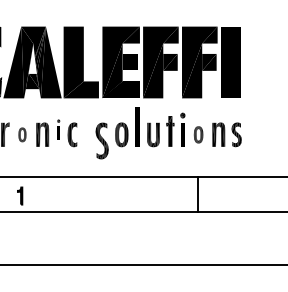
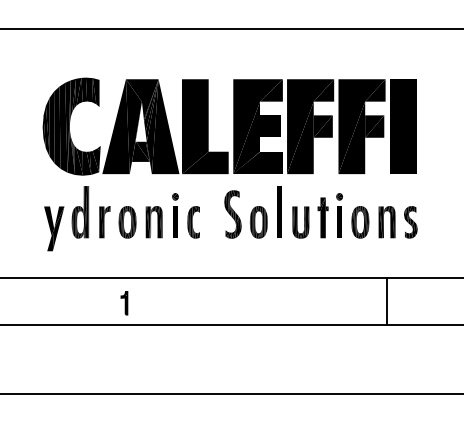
part: (58, 129) -> (175, 215), size x1.67
part: (22, 134) -> (127, 222), size x1.67
part: (198, 134) -> (360, 222), size x1.43
part: (101, 141) -> (232, 214), moved
line: (198, 194) -> (387, 301), moved

